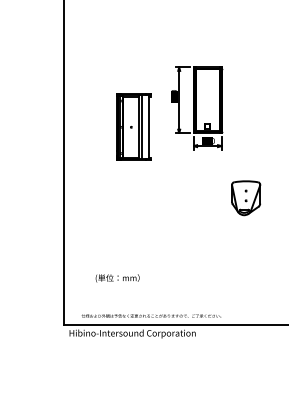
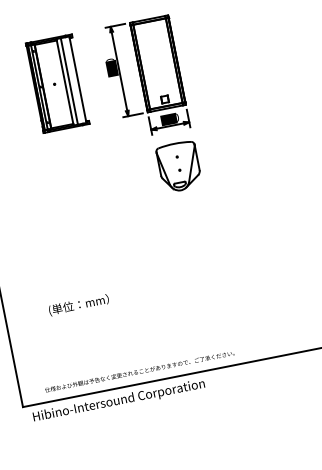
part: (133, 126) -> (57, 82), moved
part: (246, 198) -> (179, 167), moved
text: (117, 278) -> (78, 305), moved

